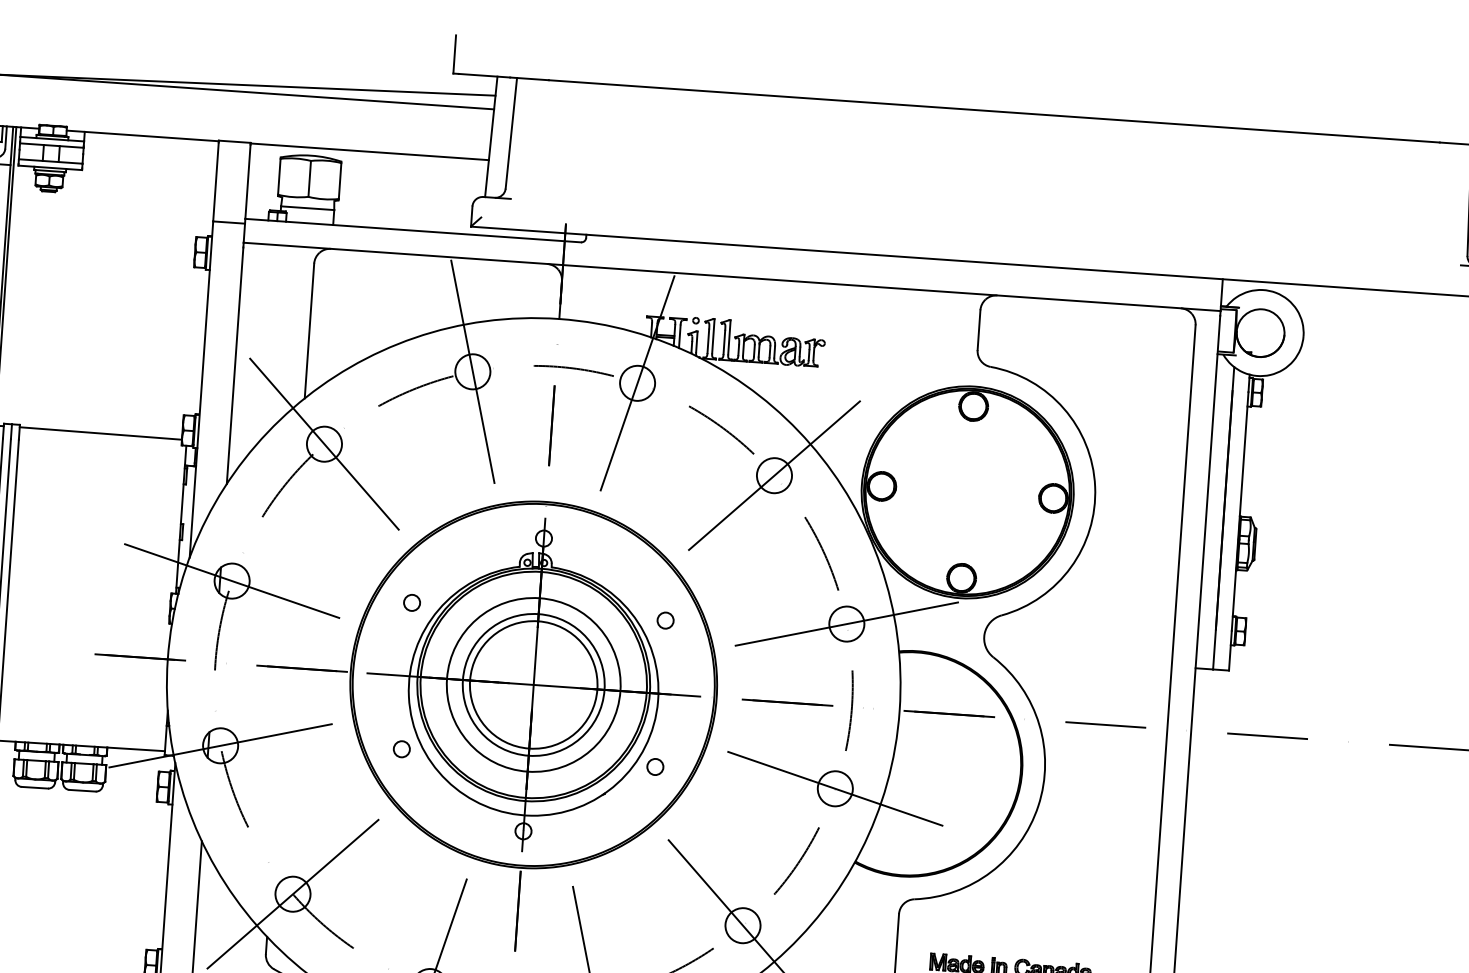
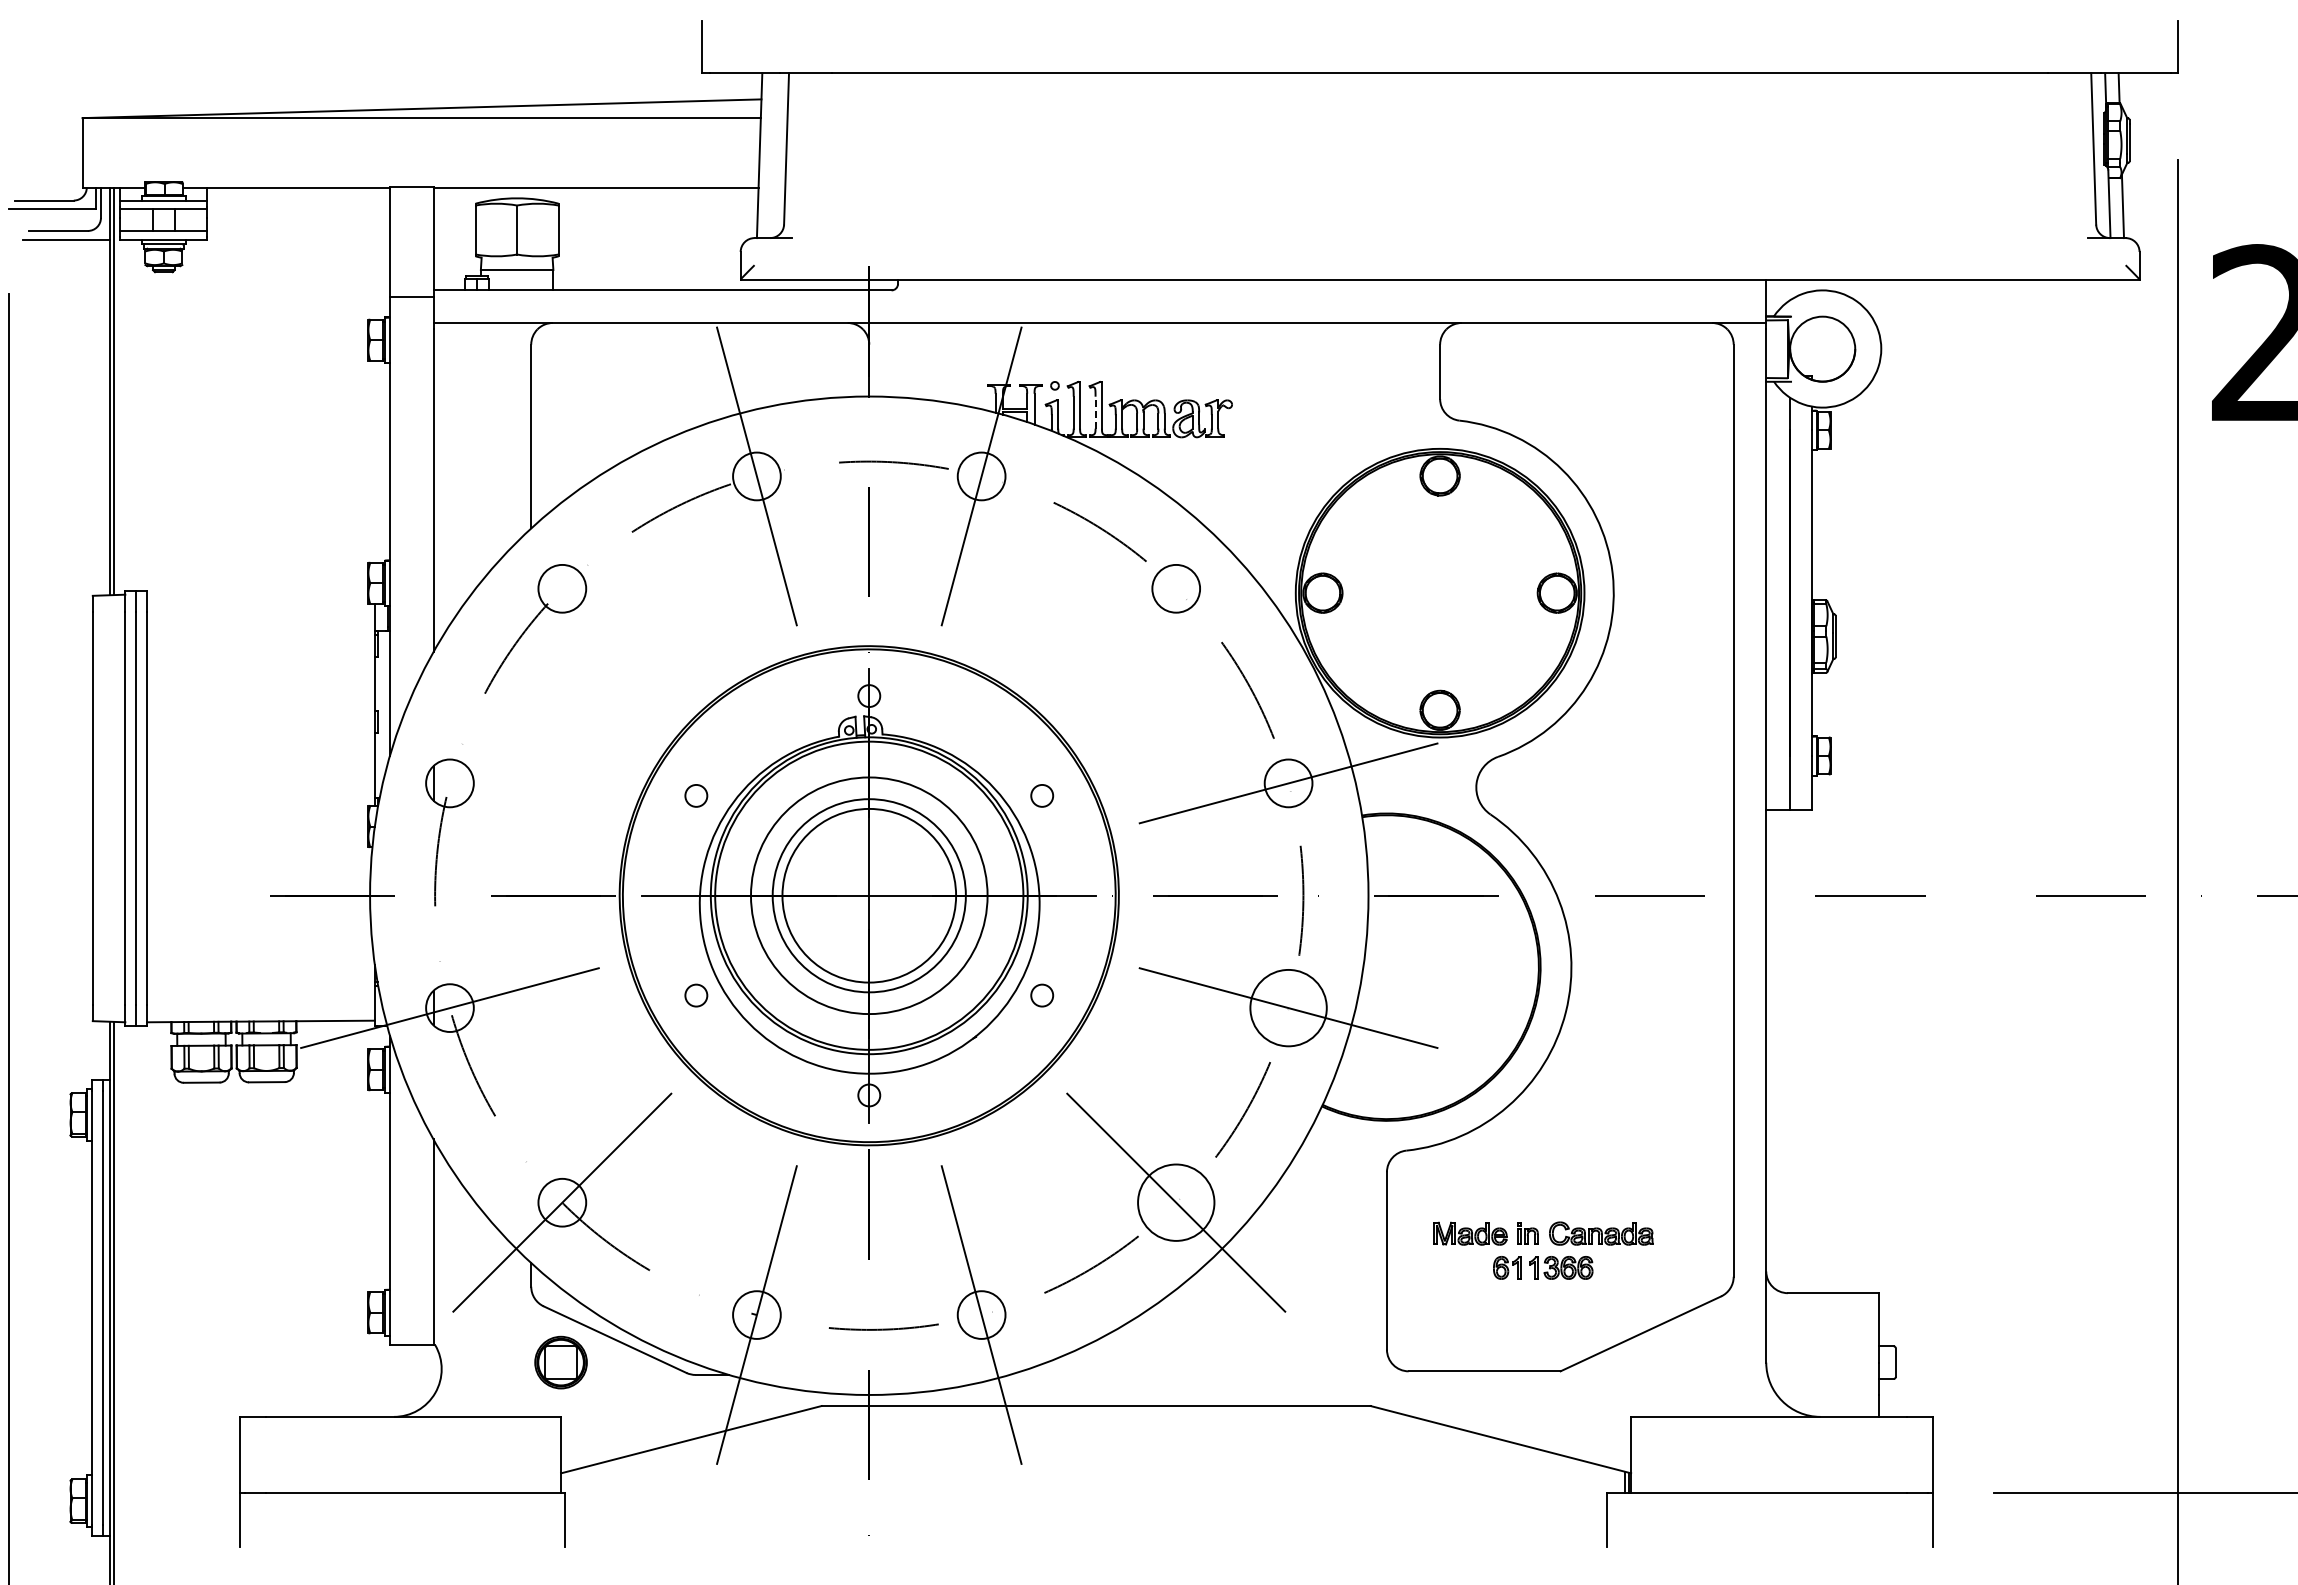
line: (724, 342) -> (1095, 412), solid -> dashed
line: (100, 433) -> (257, 595), removed
line: (324, 444) -> (562, 588), removed
line: (774, 475) -> (1176, 588), removed
line: (231, 581) -> (449, 783), removed
circle: (835, 788) -> (1288, 1007), size x1.6
circle: (743, 925) -> (1176, 1202), size x1.6

